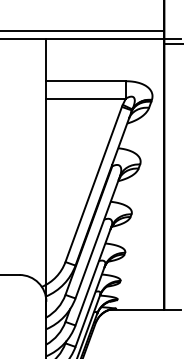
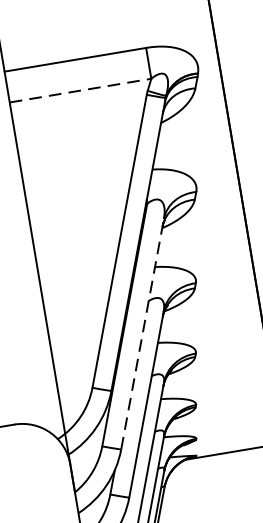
line: (86, 98) -> (81, 90), solid -> dashed
line: (97, 237) -> (142, 334), solid -> dashed

